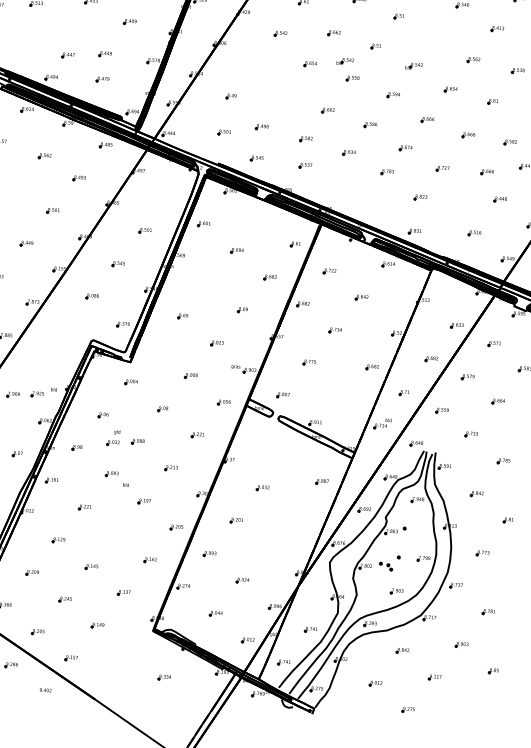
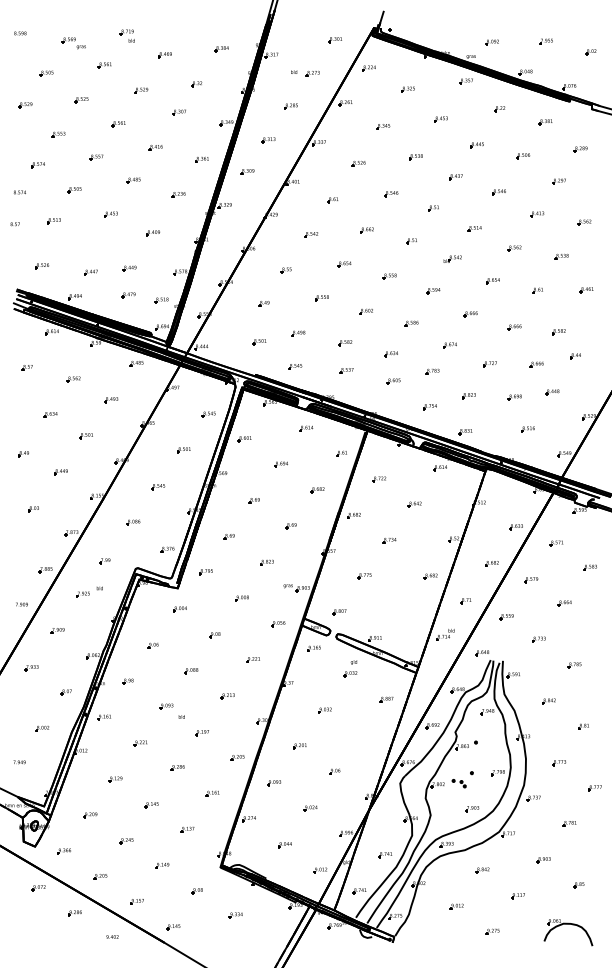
part: (436, 38) -> (474, 228), added
part: (22, 46) -> (42, 266), added
part: (345, 60) -> (380, 258), removed
part: (253, 66) -> (285, 270), added
part: (133, 86) -> (161, 300), added
part: (286, 95) -> (321, 298), added
part: (349, 179) -> (393, 381), added
part: (20, 188) -> (50, 414), added
part: (171, 198) -> (208, 414), added
part: (463, 202) -> (514, 397), added
part: (382, 206) -> (429, 407), added
part: (263, 218) -> (306, 428), added
part: (208, 283) -> (253, 500), added
part: (62, 331) -> (104, 561), added
part: (157, 348) -> (205, 572), added
part: (43, 391) -> (89, 591), moved
part: (255, 428) -> (313, 648), added
part: (113, 437) -> (350, 668), moved
part: (118, 532) -> (177, 767), added
part: (267, 546) -> (334, 771), added
part: (514, 580) -> (594, 788), added
part: (128, 652) -> (196, 891), added
part: (104, 685) -> (173, 927), added
part: (481, 708) -> (568, 924), added

